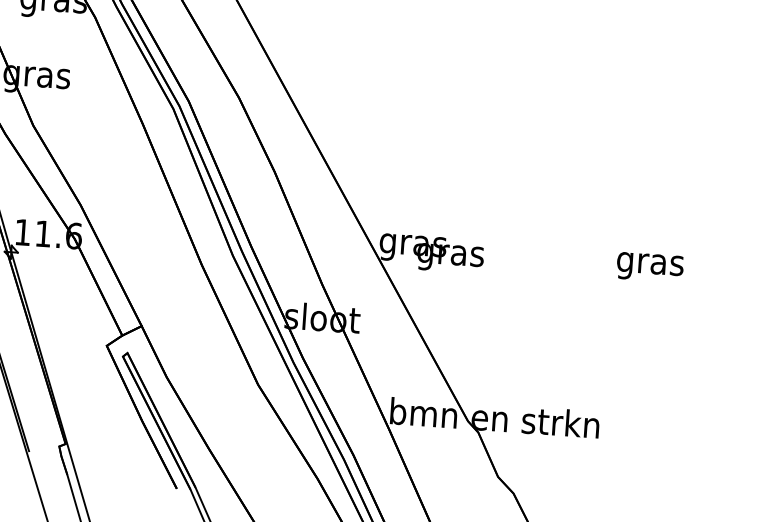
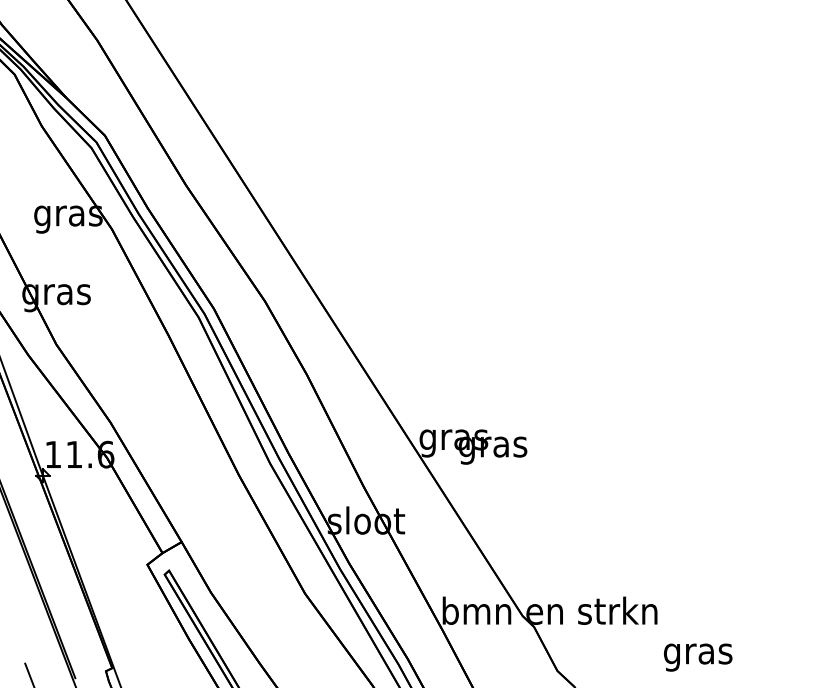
text: (650, 267) -> (698, 657), moved

